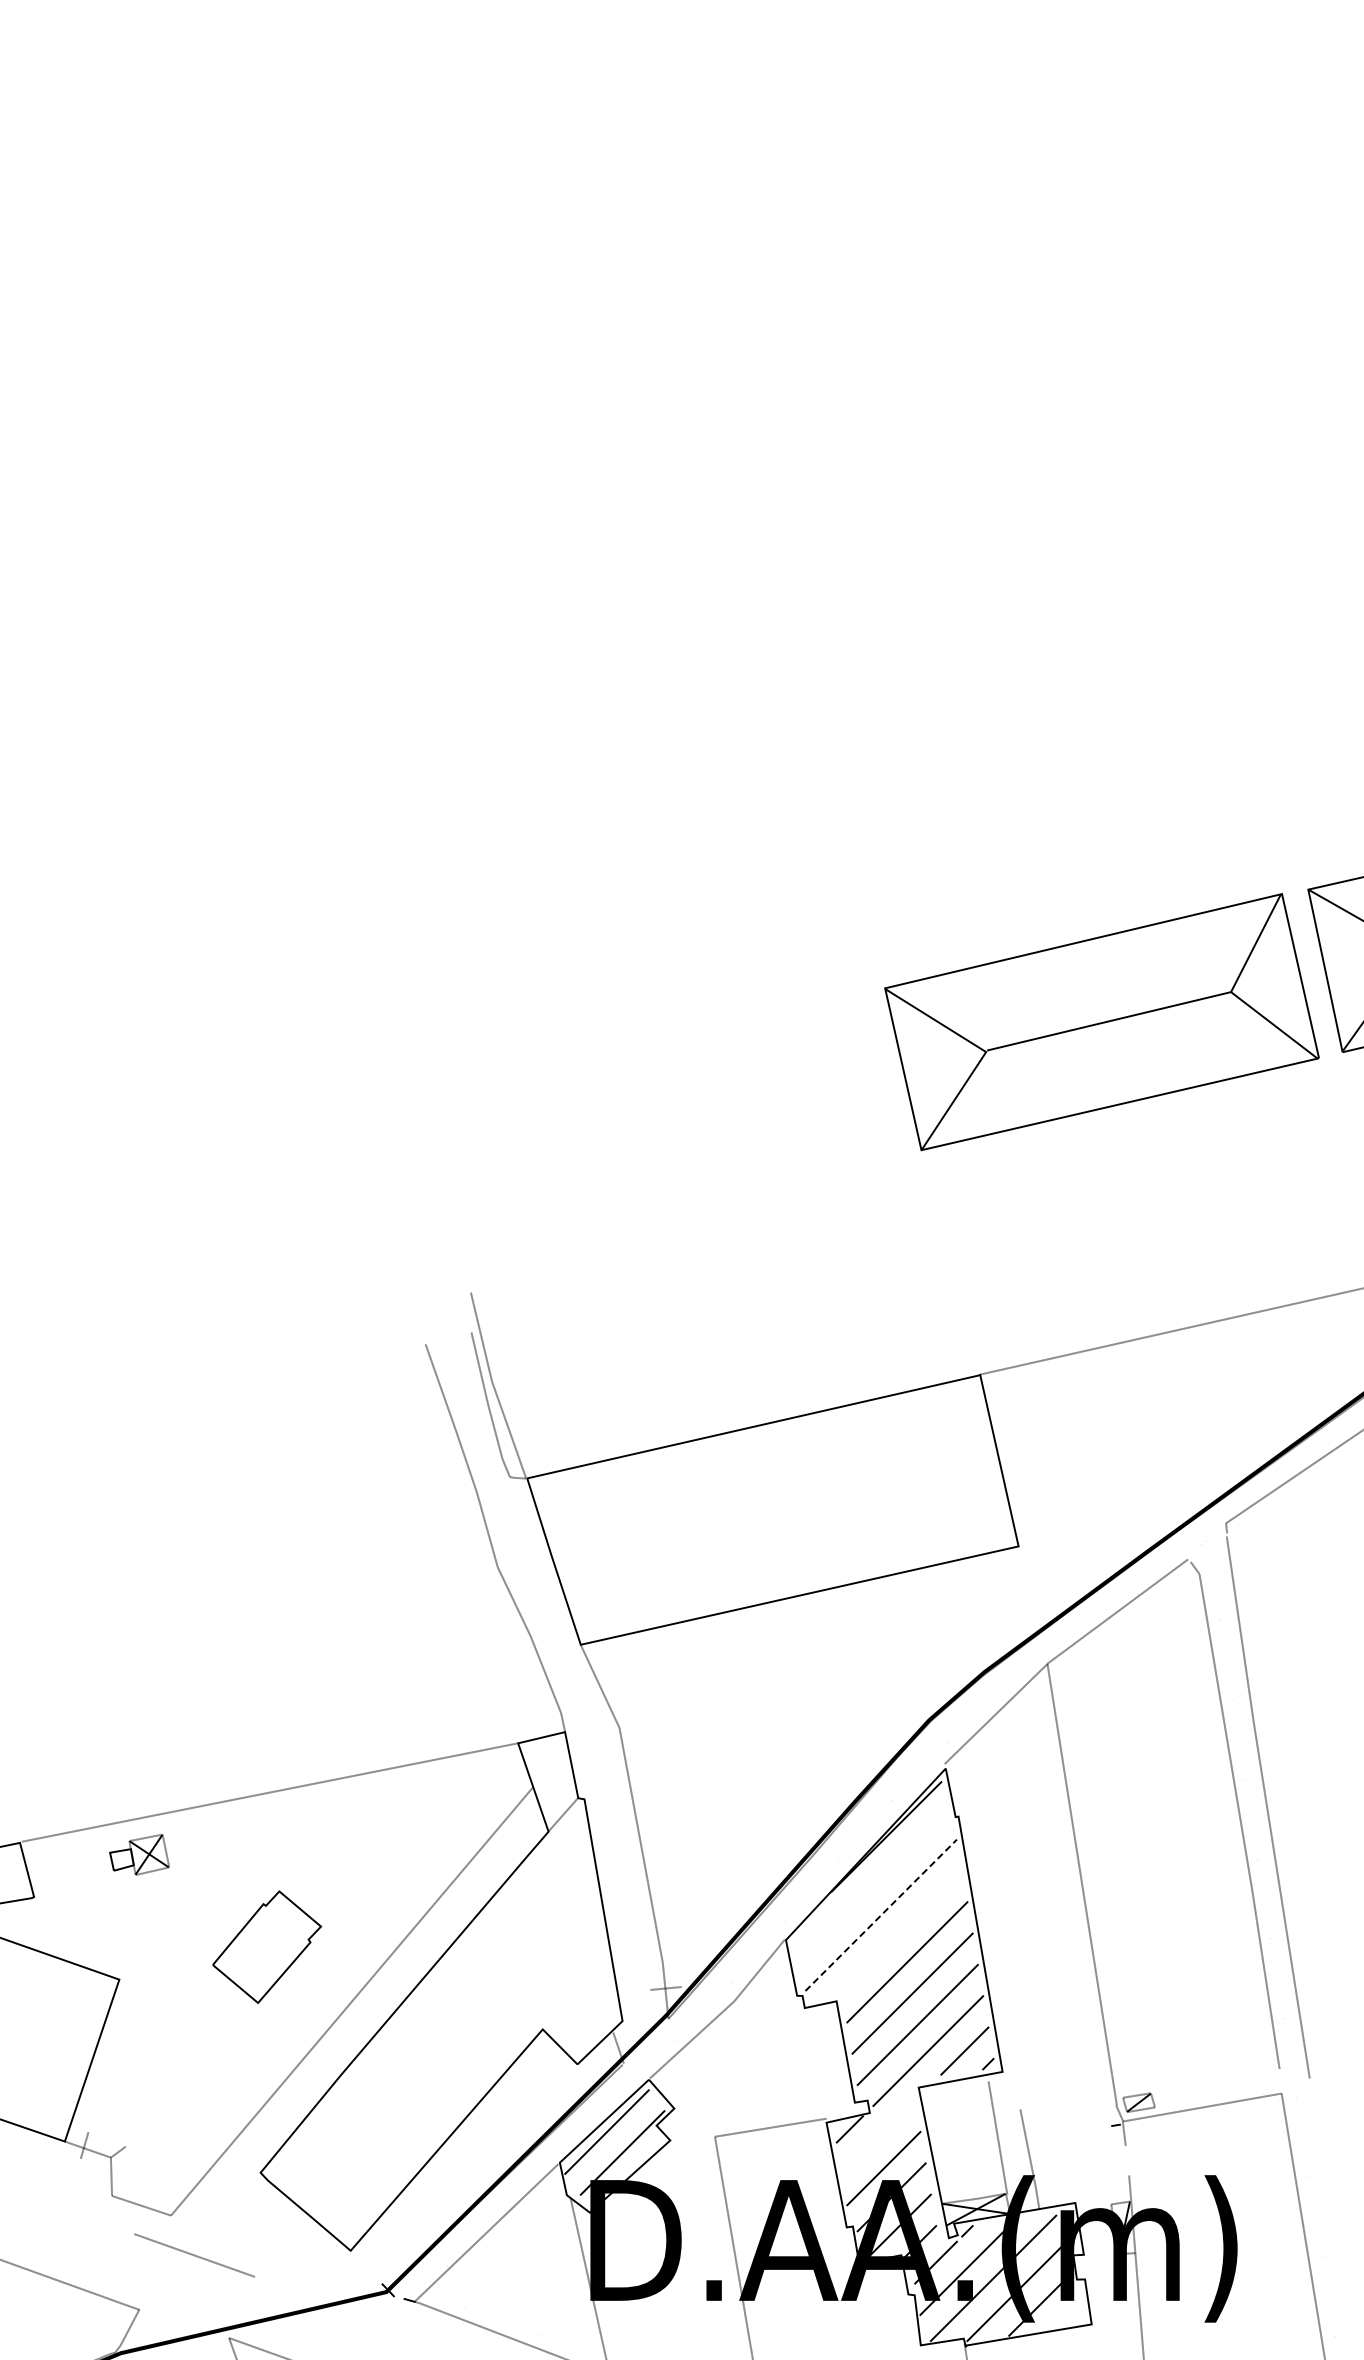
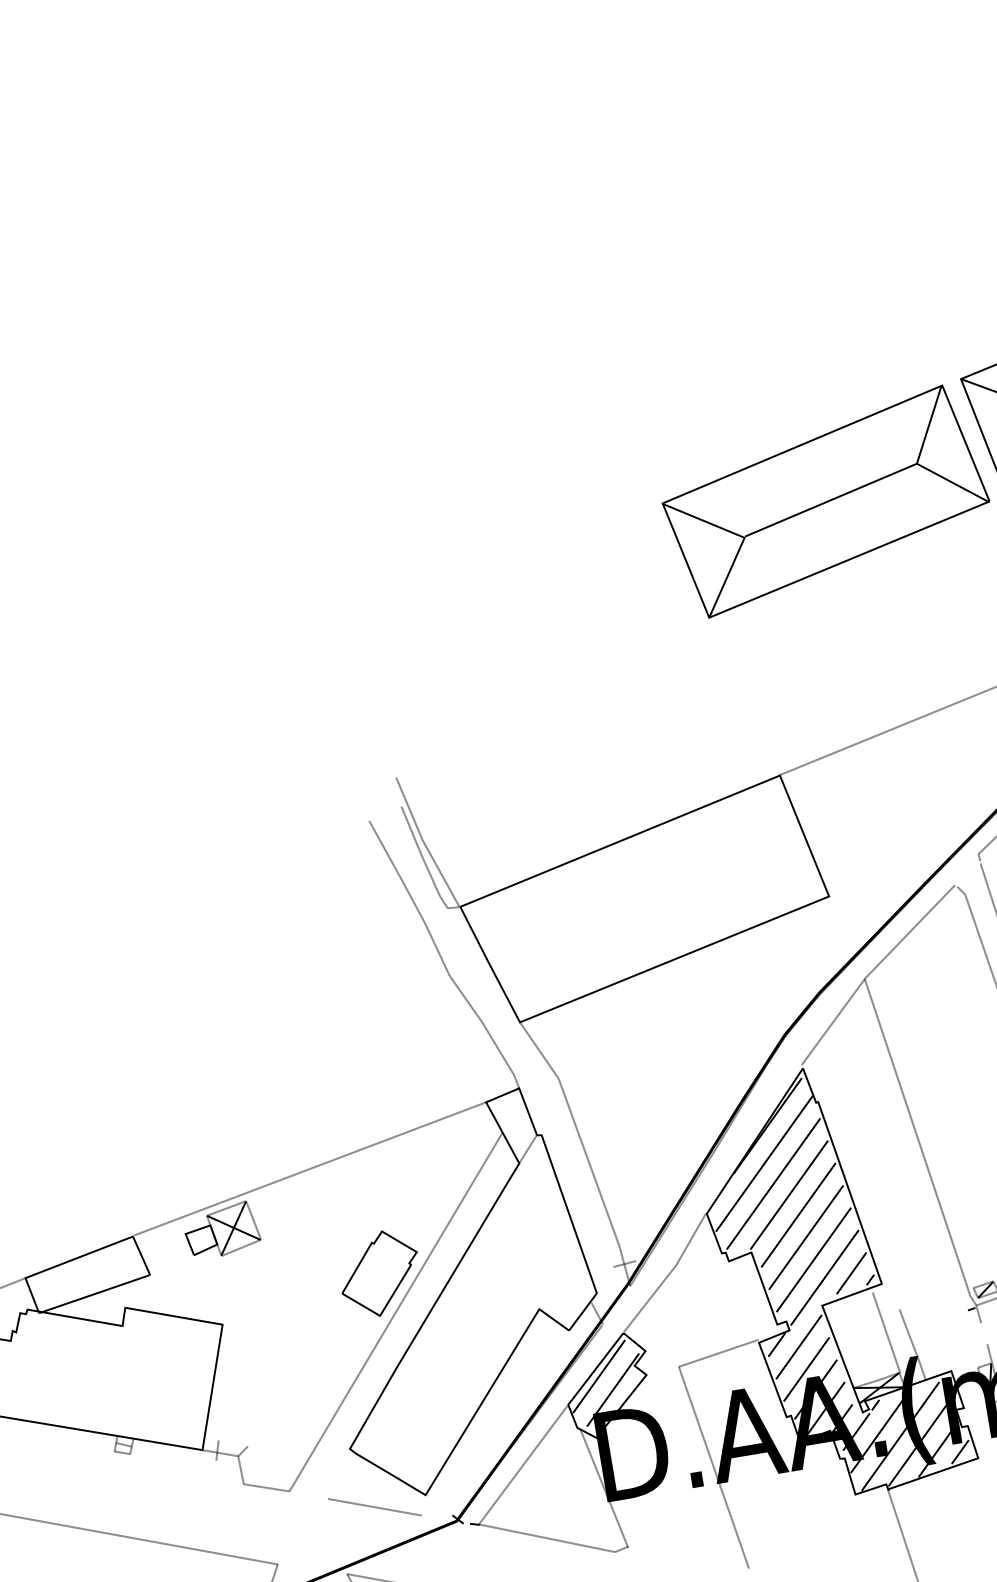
part: (139, 1854) -> (222, 1230), size x1.67
line: (873, 1886) -> (764, 1163), added
line: (881, 1914) -> (773, 1183), dashed -> solid
line: (899, 1933) -> (789, 1195), added
part: (267, 1946) -> (380, 1273), moved
line: (878, 2136) -> (798, 1346), added
line: (194, 2255) -> (374, 1507), moved
line: (1069, 2312) -> (960, 1452), added

